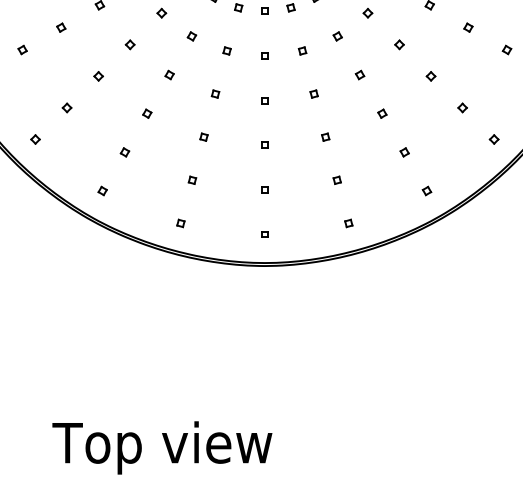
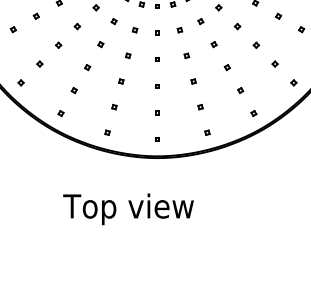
text: (162, 448) -> (128, 209), moved

